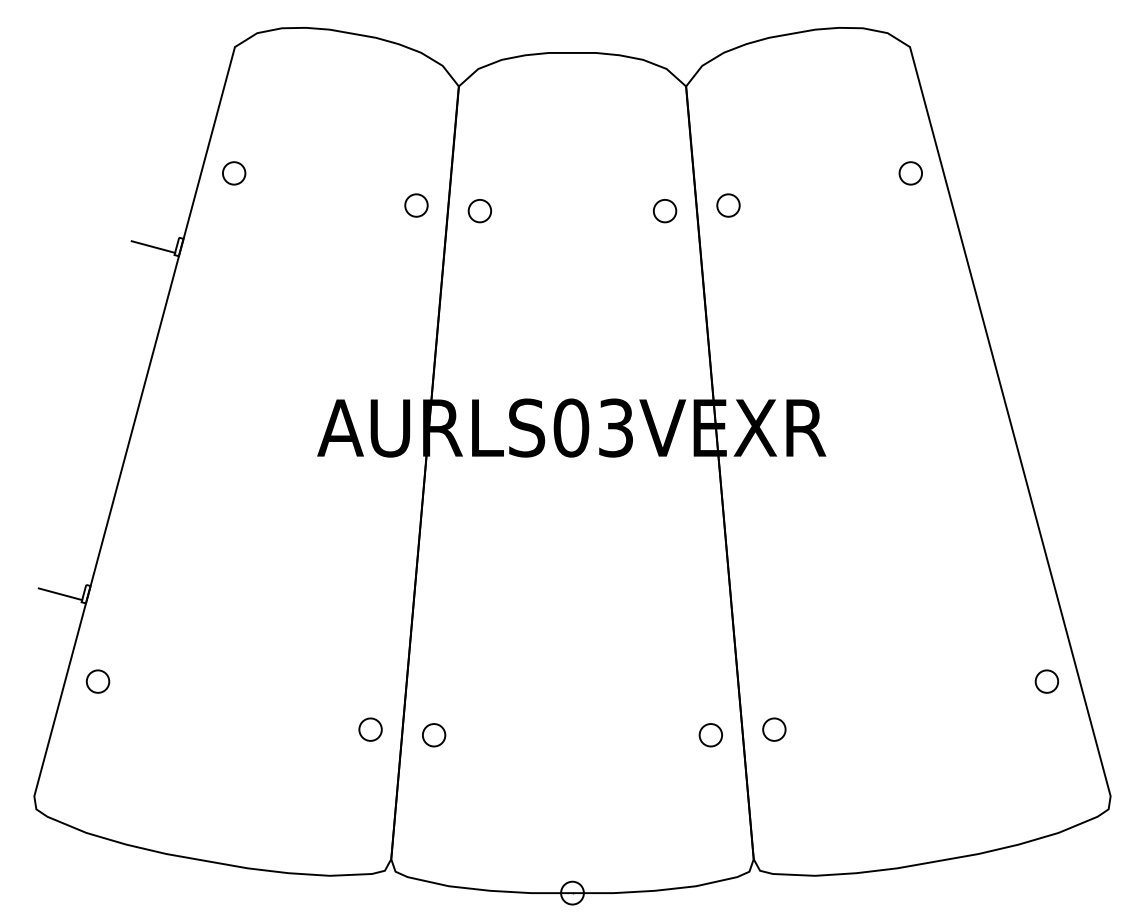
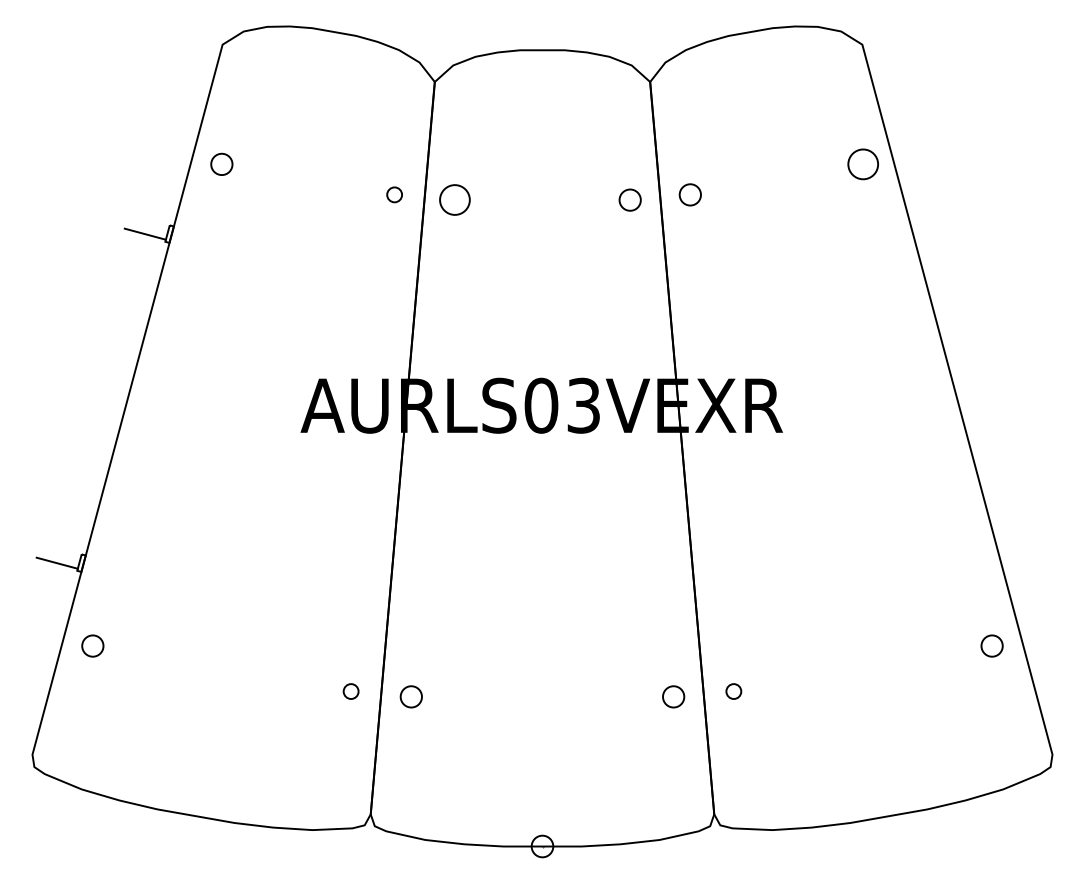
circle: (910, 173) -> (862, 164), size x1.4
circle: (416, 205) -> (394, 194), size x0.7
circle: (479, 211) -> (454, 200), size x1.4
circle: (370, 729) -> (351, 691), size x0.7
circle: (774, 729) -> (733, 691), size x0.7

